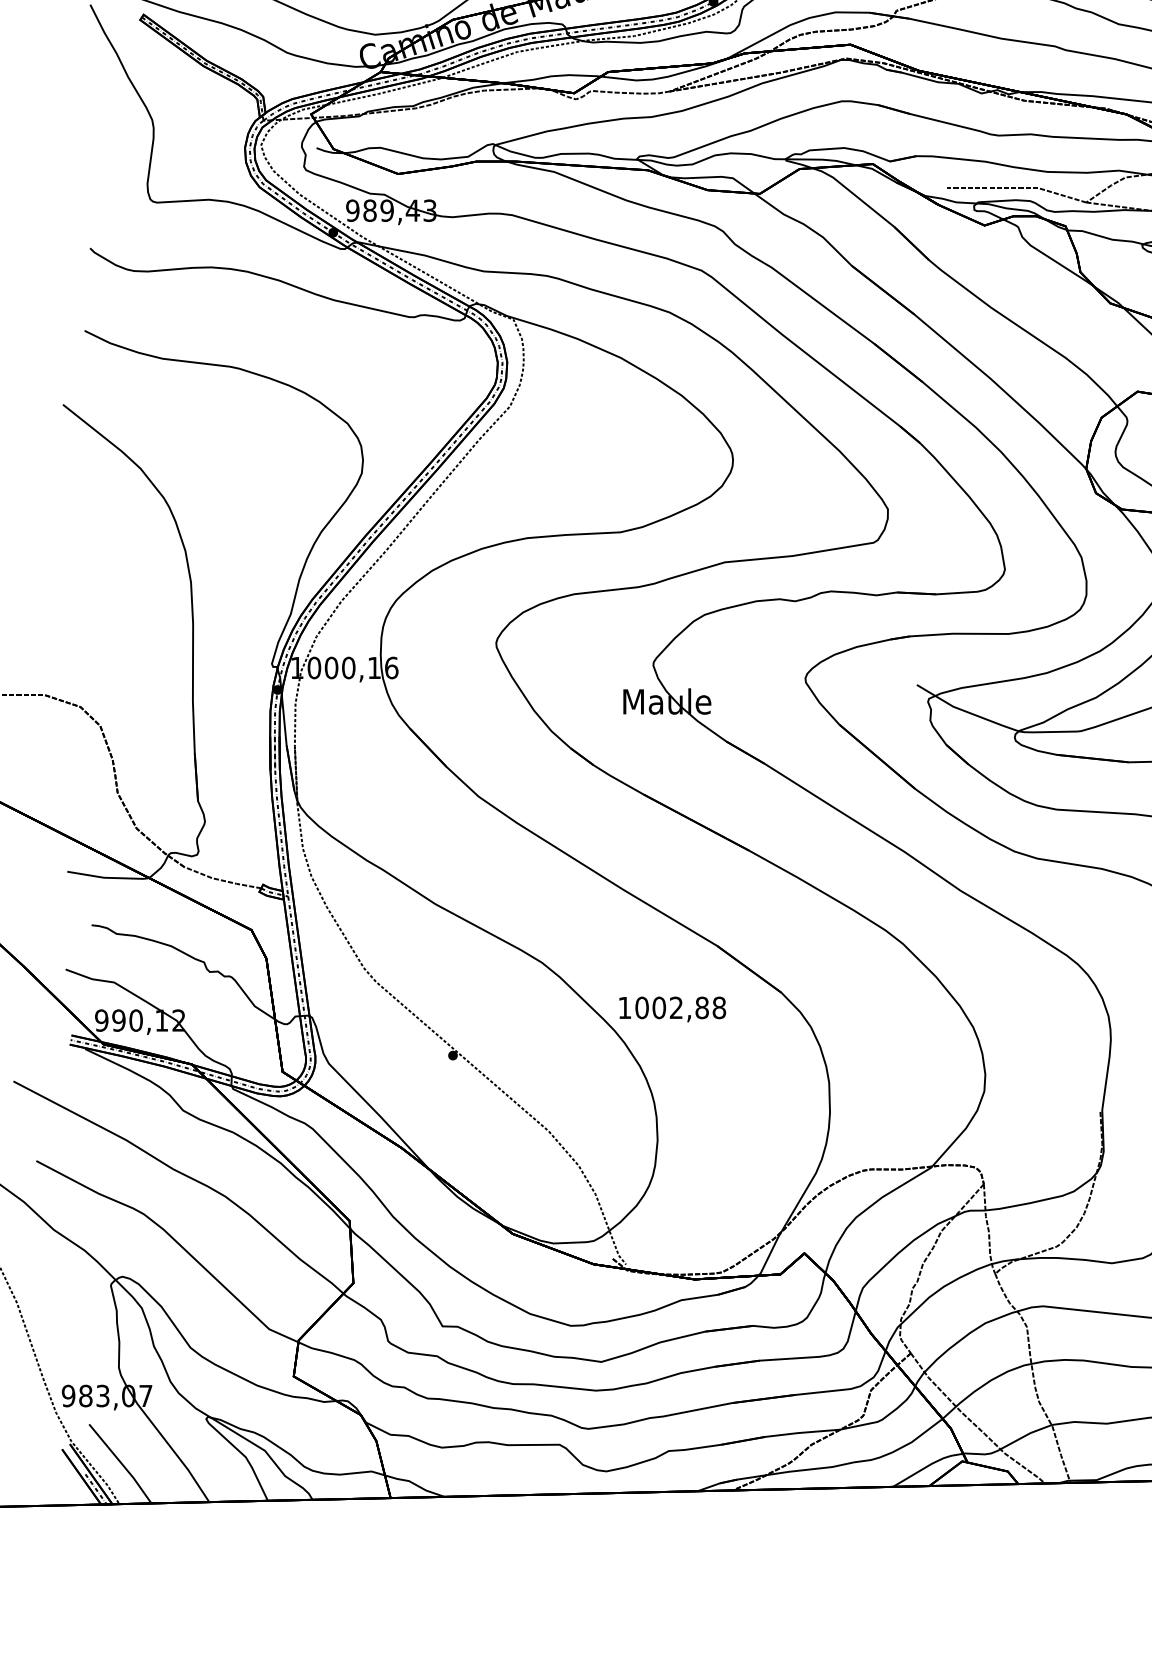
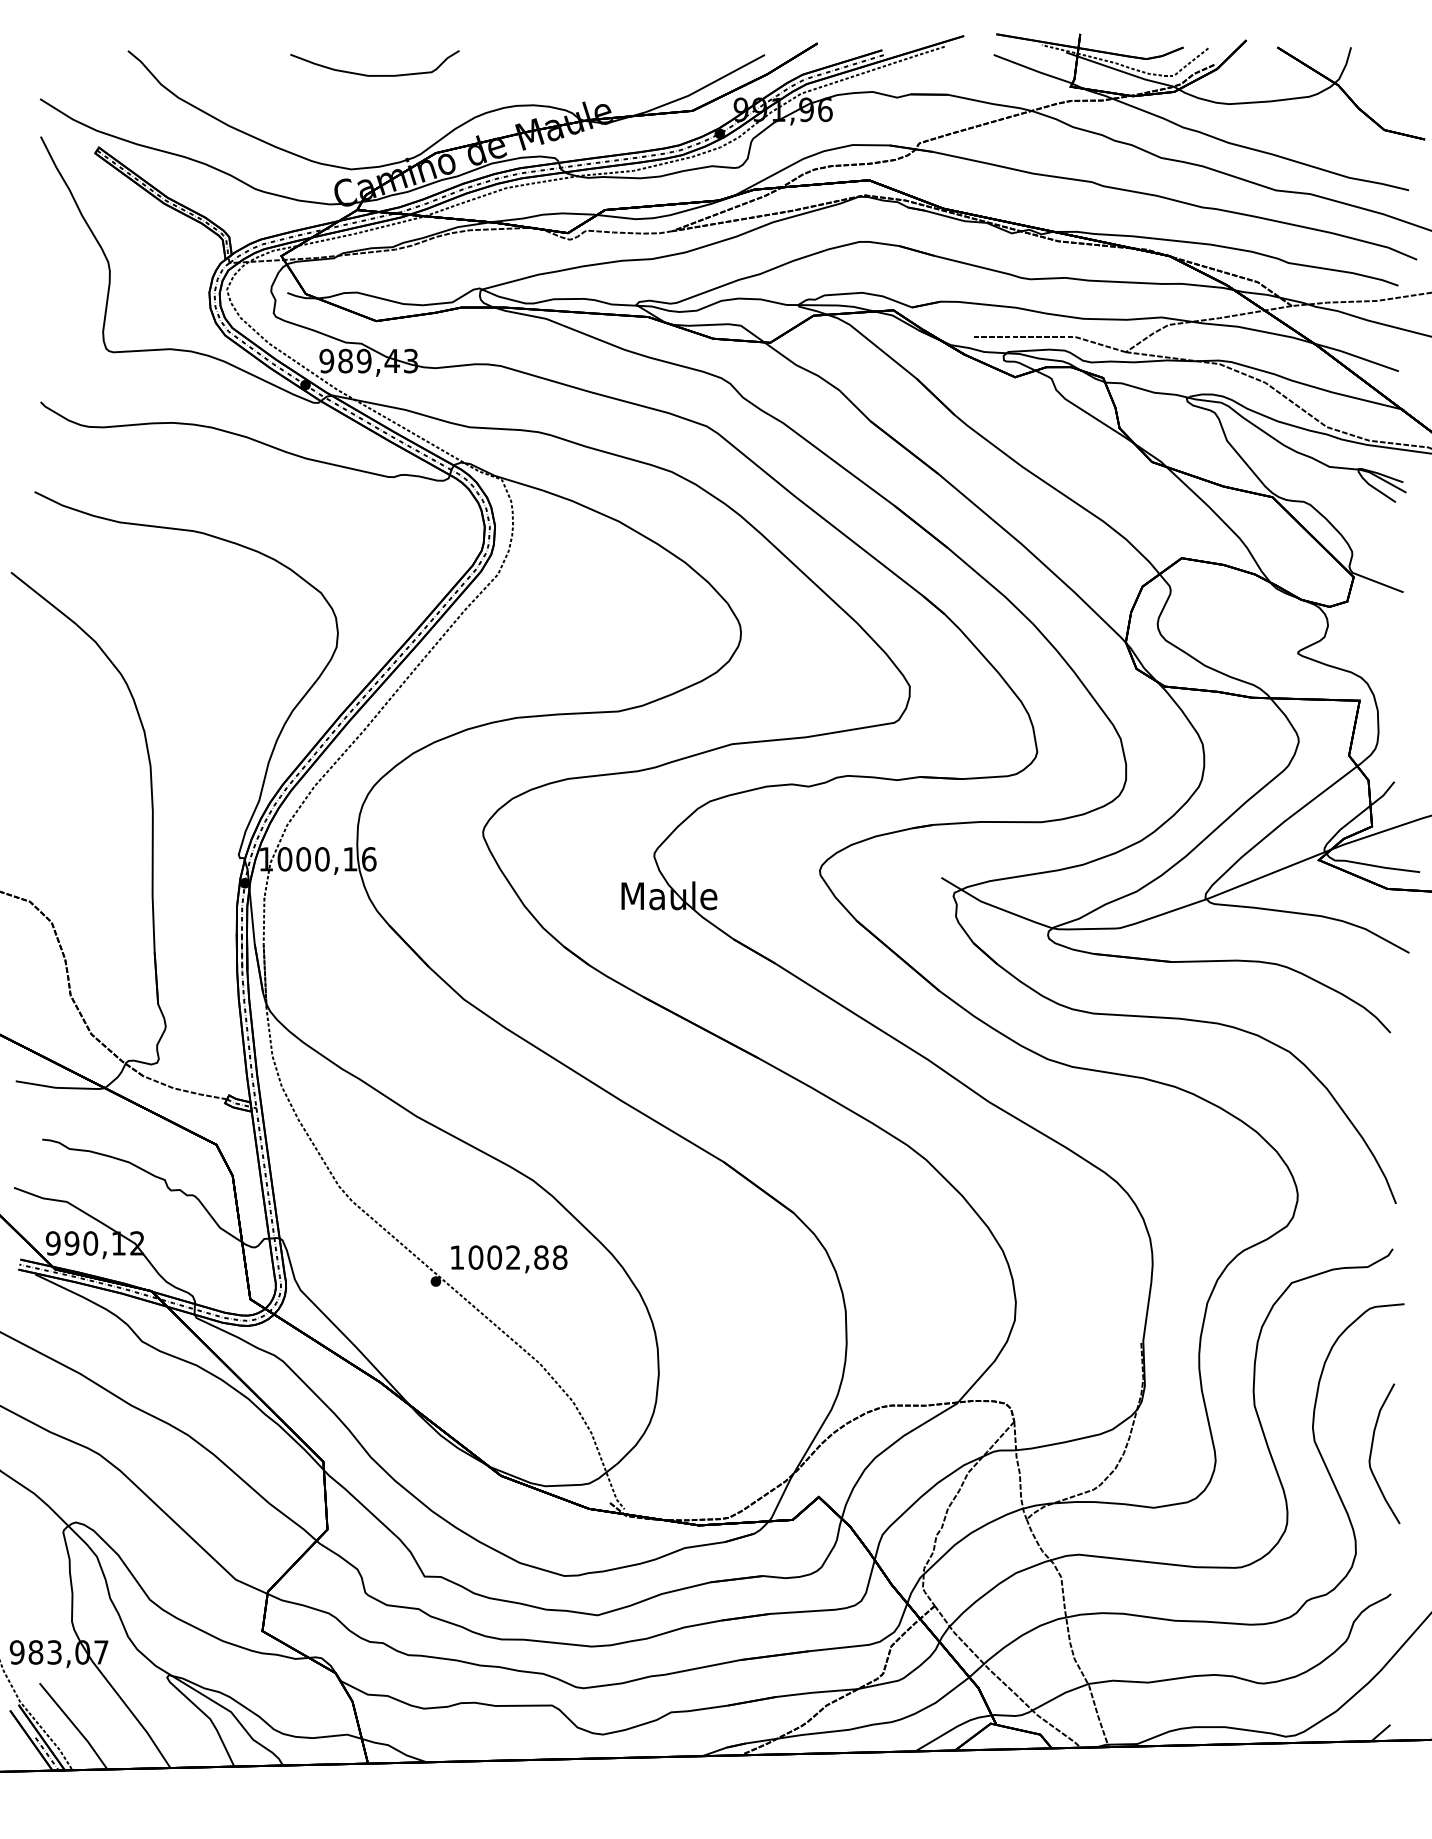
text: (672, 1009) -> (509, 1259), moved

